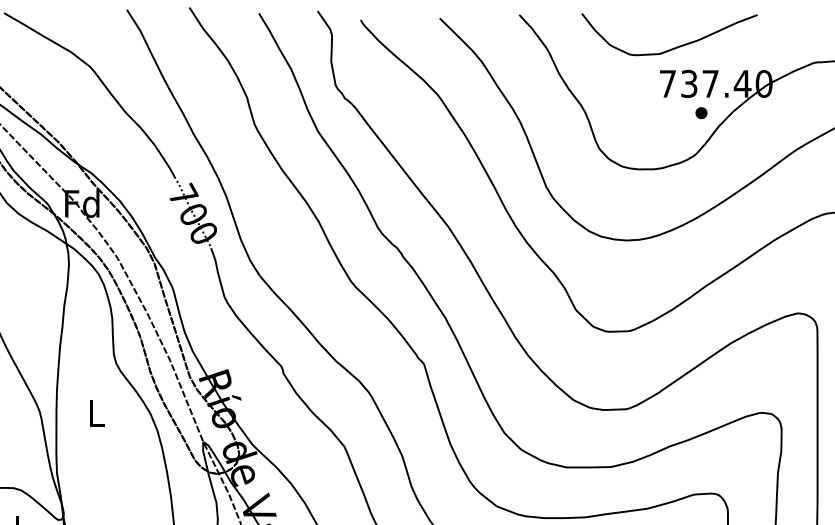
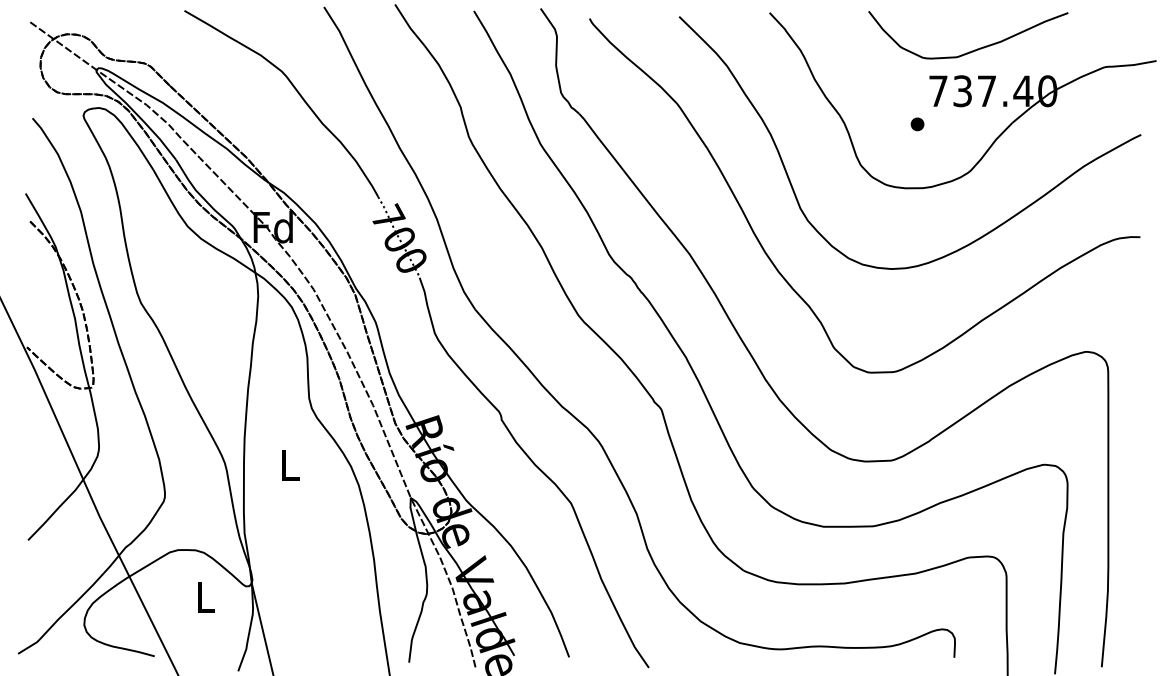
curve: (675, 47) -> (974, 49), moved
part: (701, 113) -> (917, 124), moved

